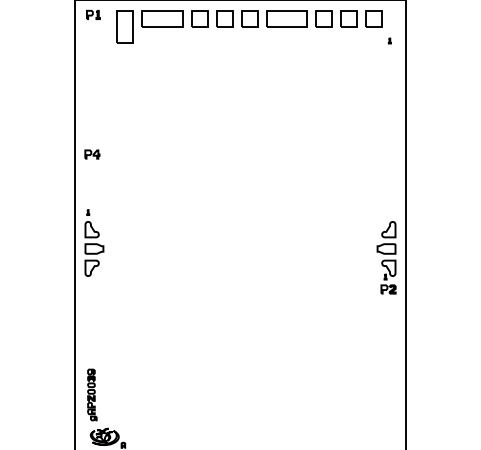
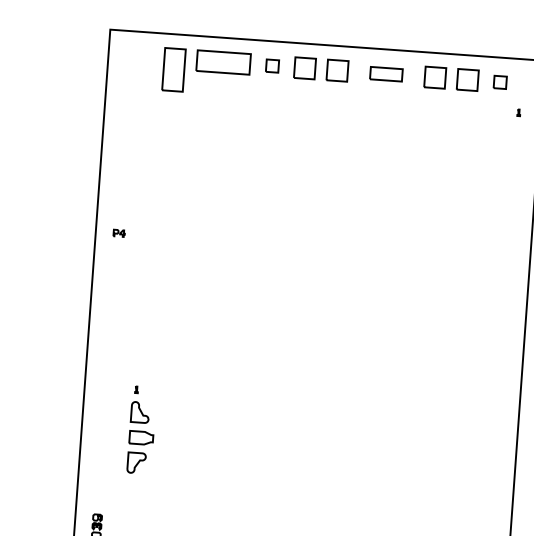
part: (93, 14) -> (133, 50), removed
part: (199, 18) -> (272, 65), size x0.6
part: (286, 18) -> (385, 73), size x0.6
part: (373, 18) -> (499, 81), size x0.6
part: (92, 154) -> (119, 233), size x0.6
part: (94, 242) -> (142, 429), moved
part: (386, 257) -> (494, 395), removed

